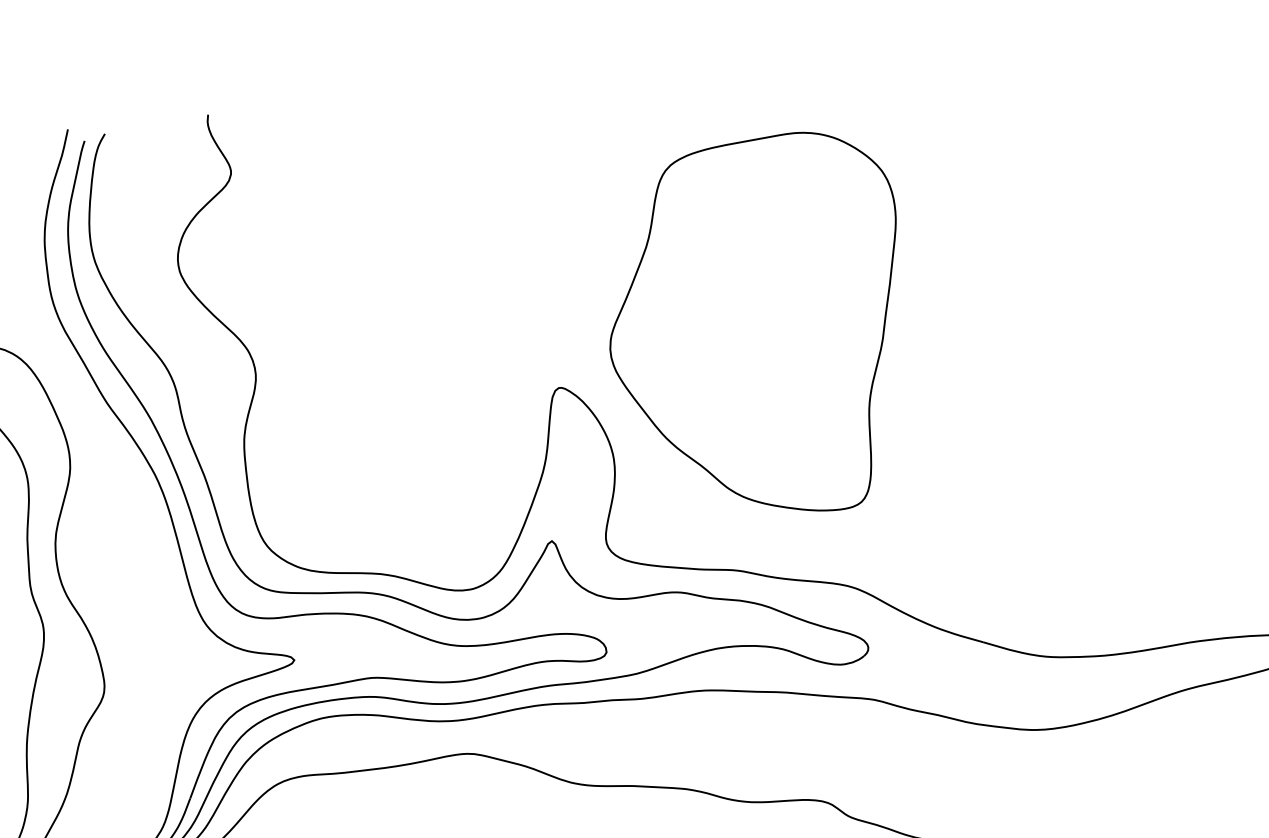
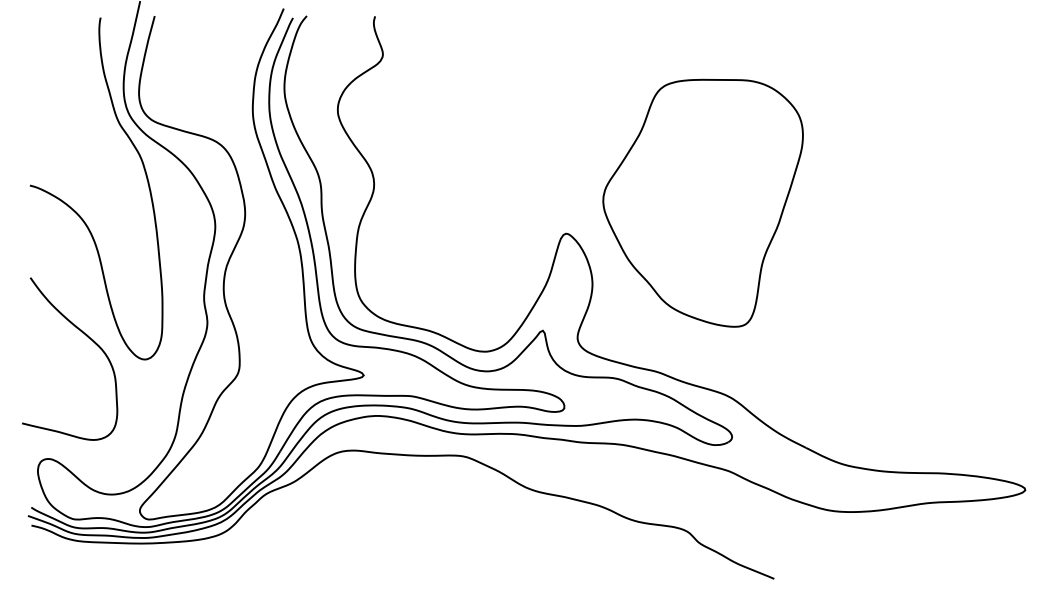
part: (761, 330) -> (702, 202), moved

